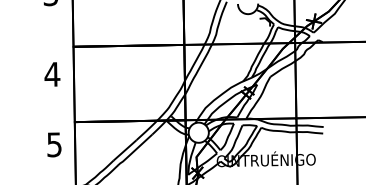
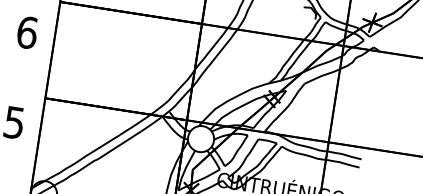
text: (52, 73) -> (27, 31), 4 -> 6

